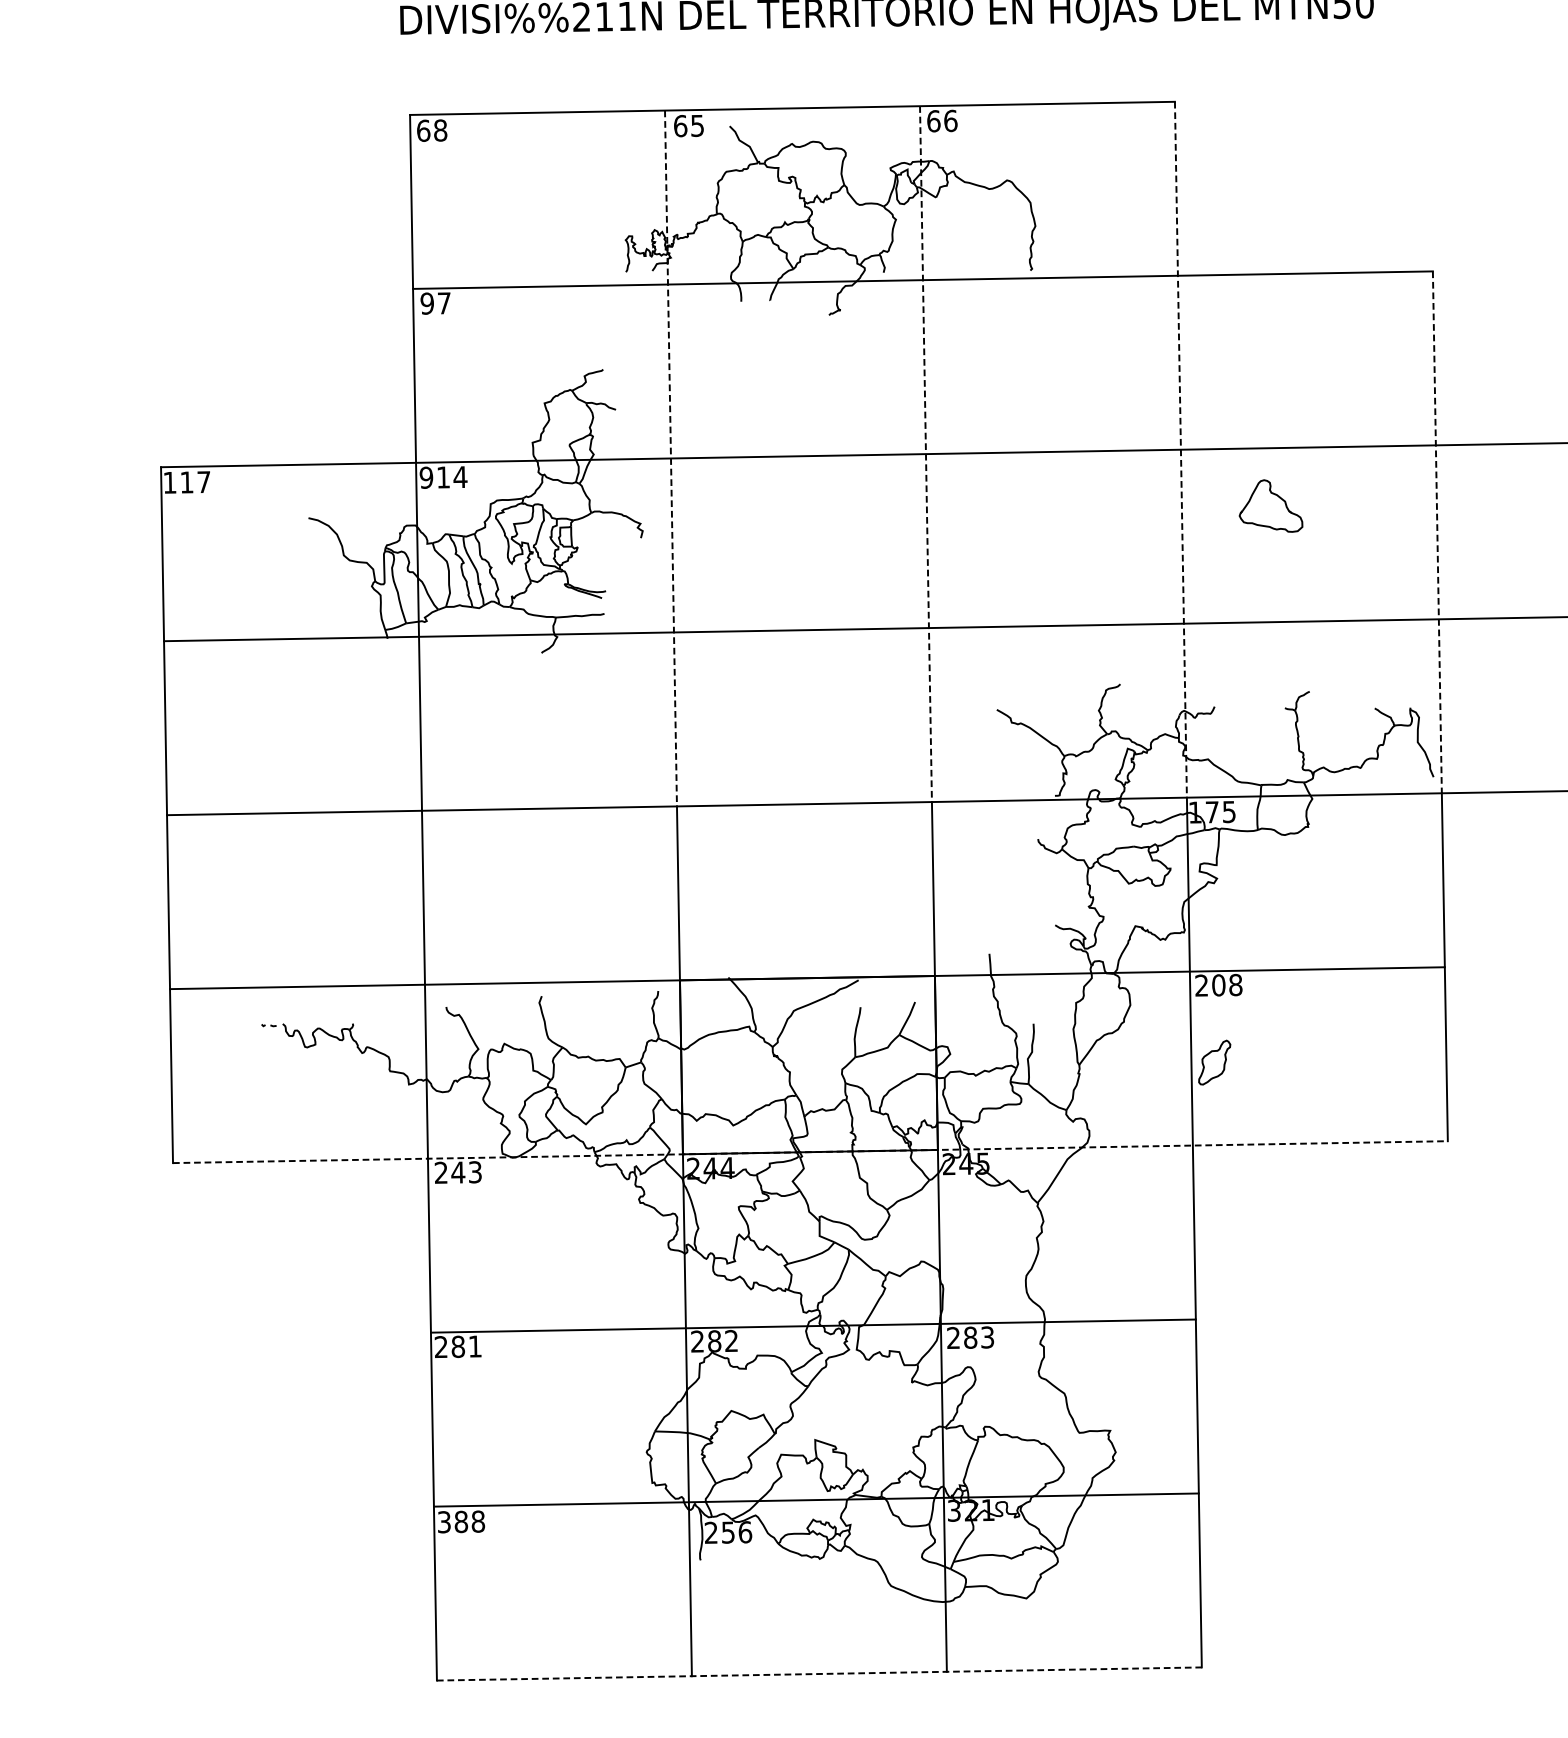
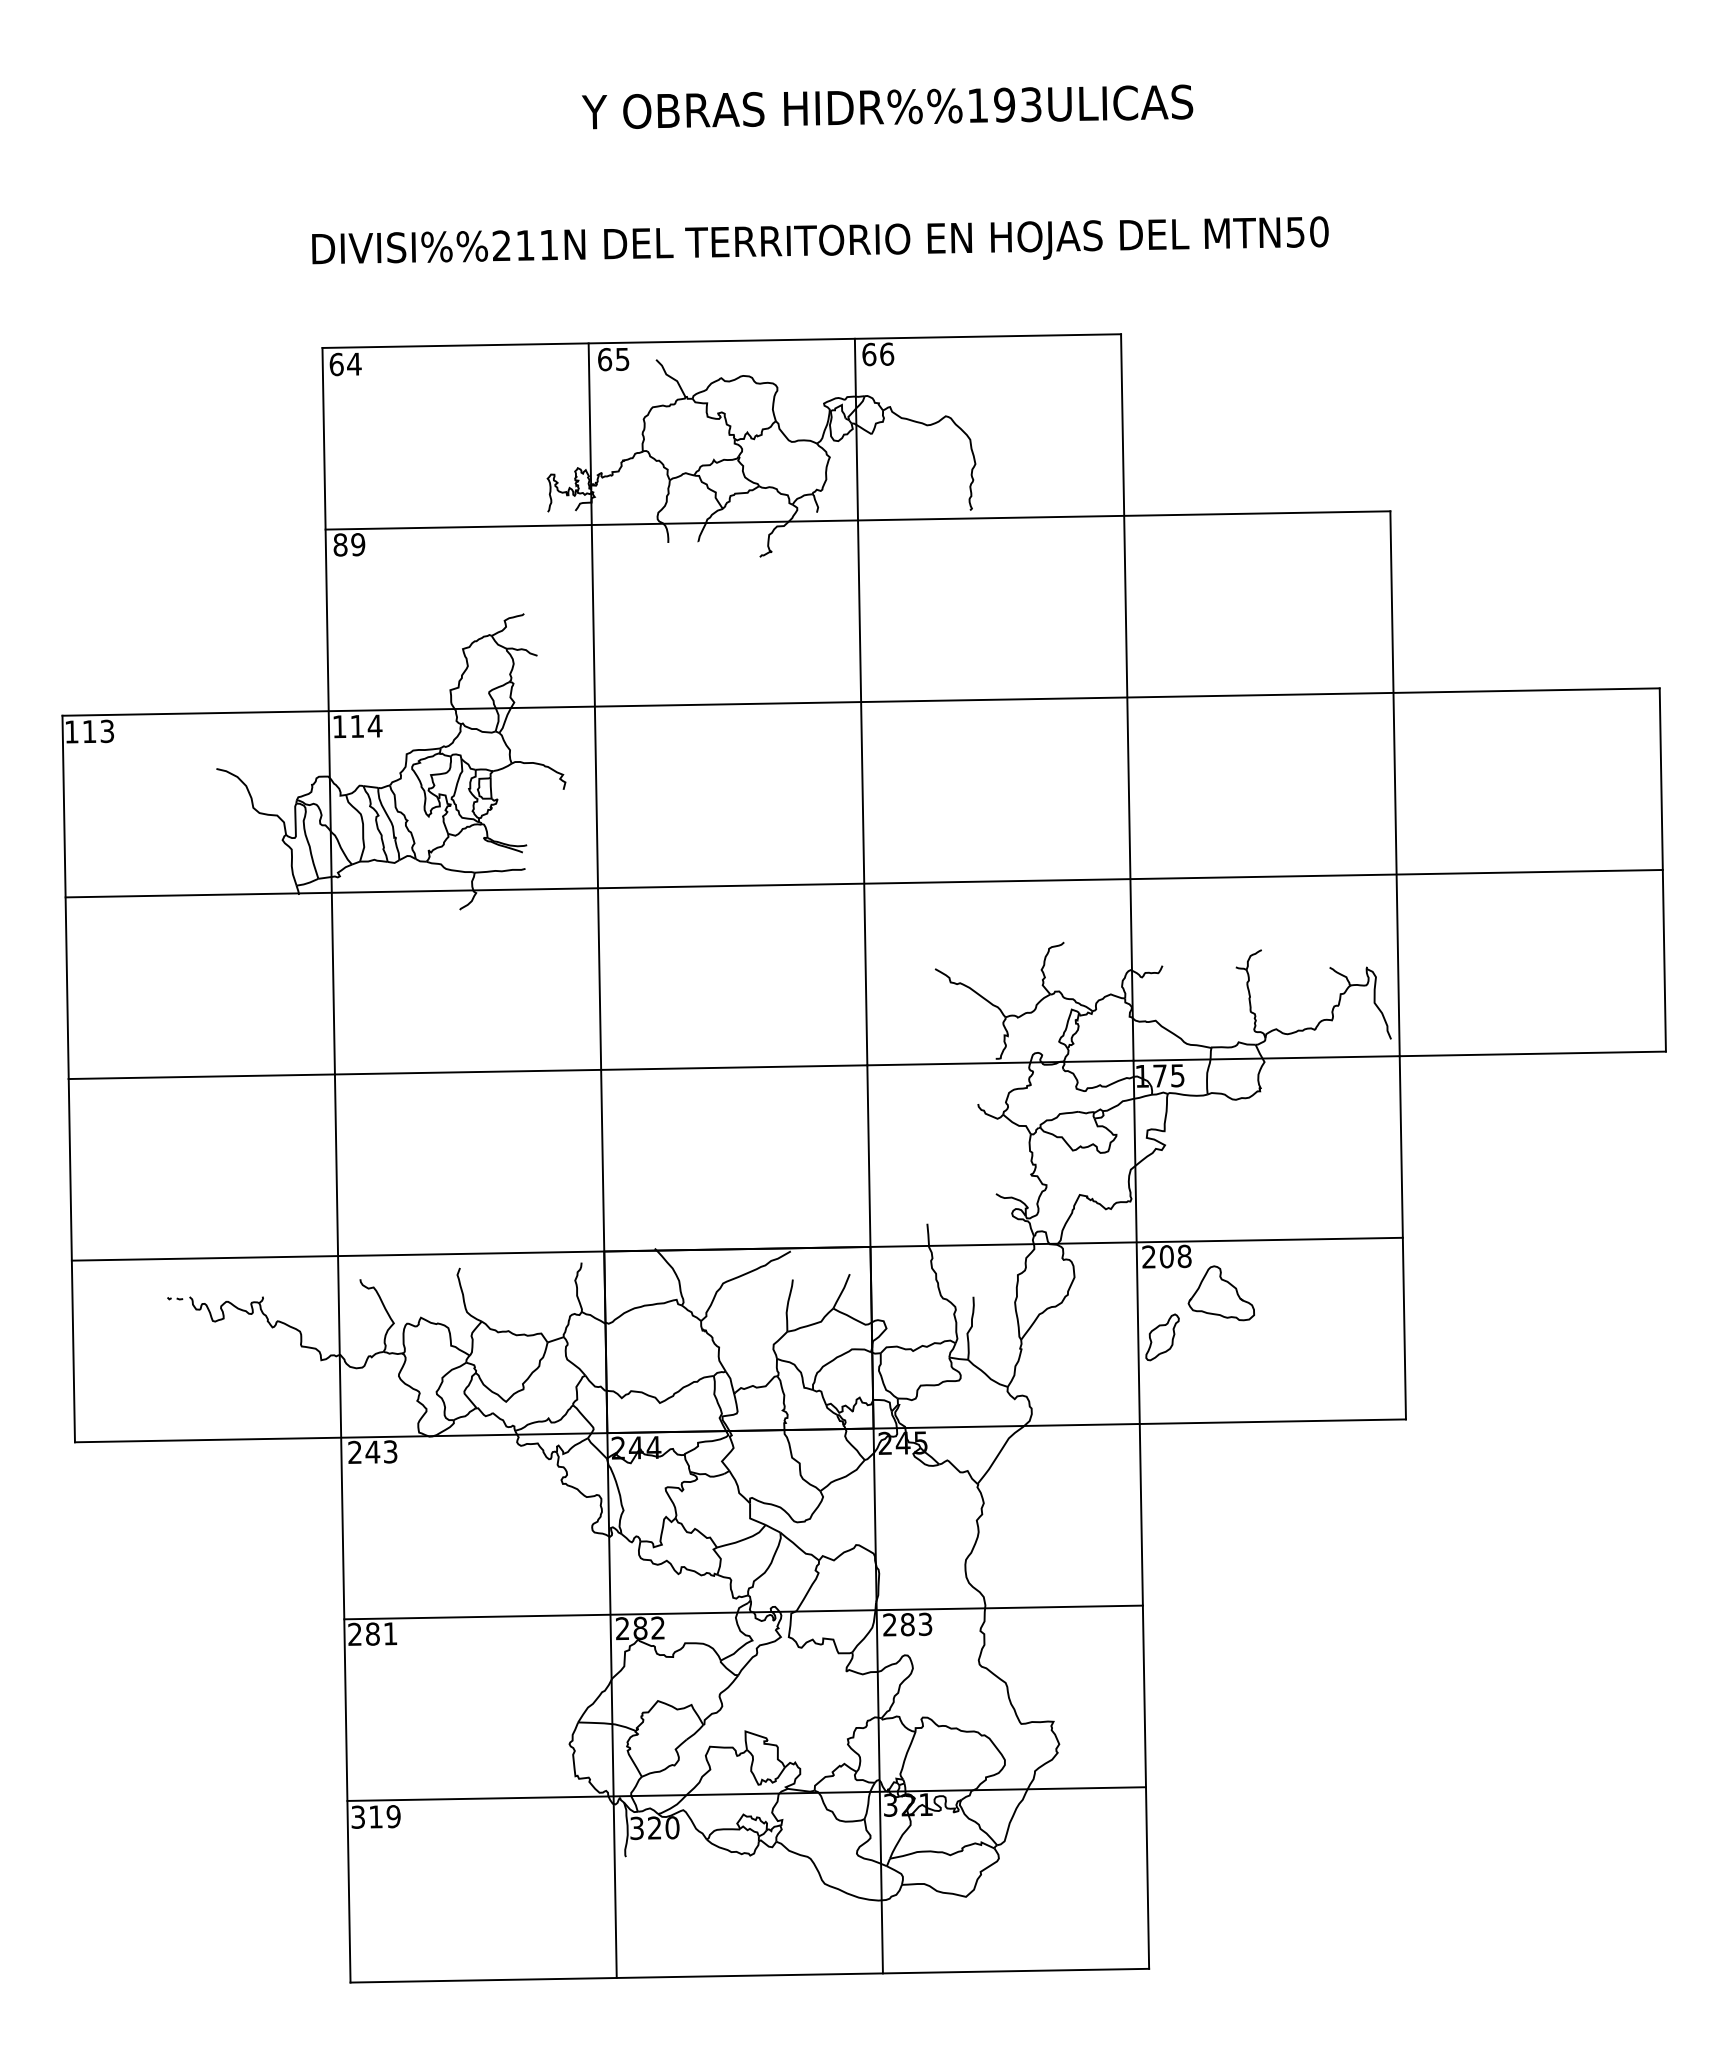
text: (440, 129) -> (354, 363), 68 -> 64
text: (435, 303) -> (349, 544), 97 -> 89
line: (1181, 450) -> (1127, 698), dashed -> solid
line: (926, 454) -> (861, 702), dashed -> solid
line: (670, 459) -> (594, 707), dashed -> solid
text: (426, 477) -> (339, 726), 914 -> 114
text: (203, 482) -> (106, 731), 117 -> 113
part: (1270, 506) -> (1220, 1293), moved
line: (1437, 533) -> (1395, 784), dashed -> solid
line: (810, 1151) -> (740, 1430), dashed -> solid
text: (469, 1521) -> (384, 1816), 388 -> 319
text: (728, 1533) -> (654, 1828), 256 -> 320
line: (820, 1673) -> (750, 1975), dashed -> solid

